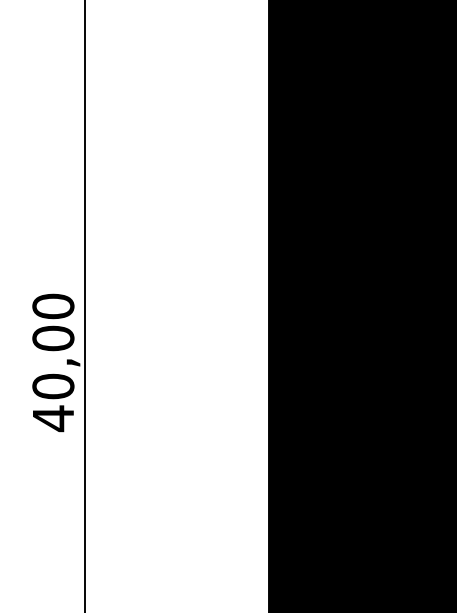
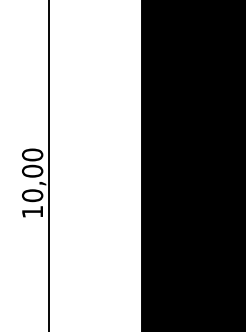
text: (53, 417) -> (32, 211), 40,00 -> 10,00

